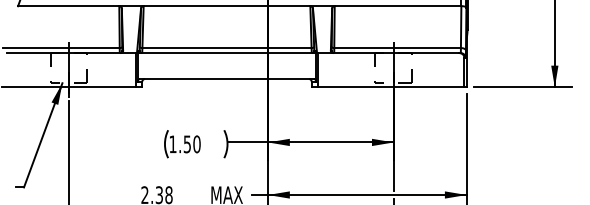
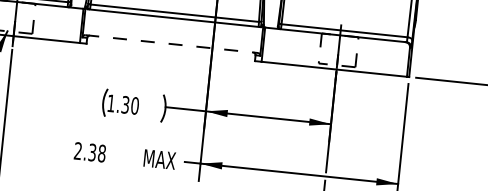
line: (227, 79) -> (172, 44), solid -> dashed
text: (187, 143) -> (125, 104), 1.50 -> 1.30

